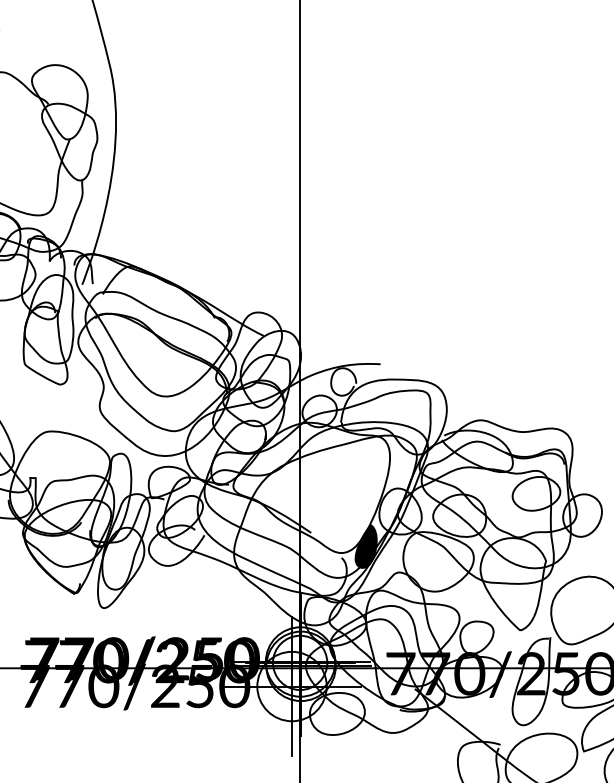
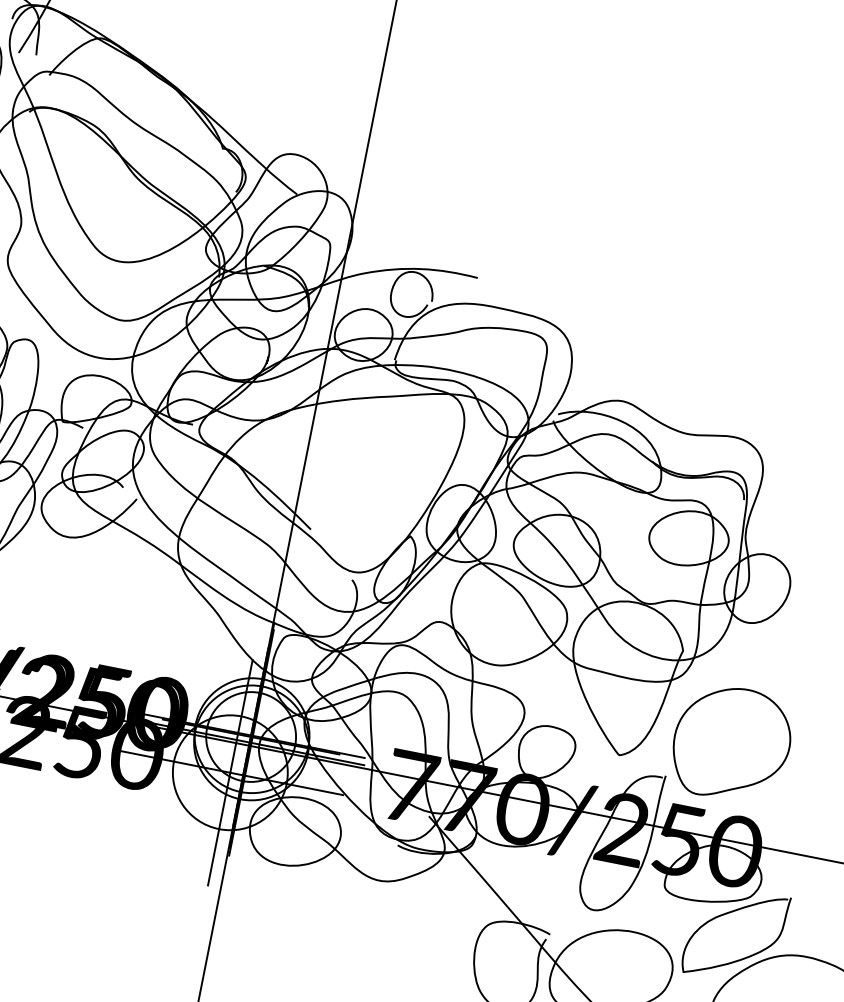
fill: (365, 546) -> (394, 569), removed

